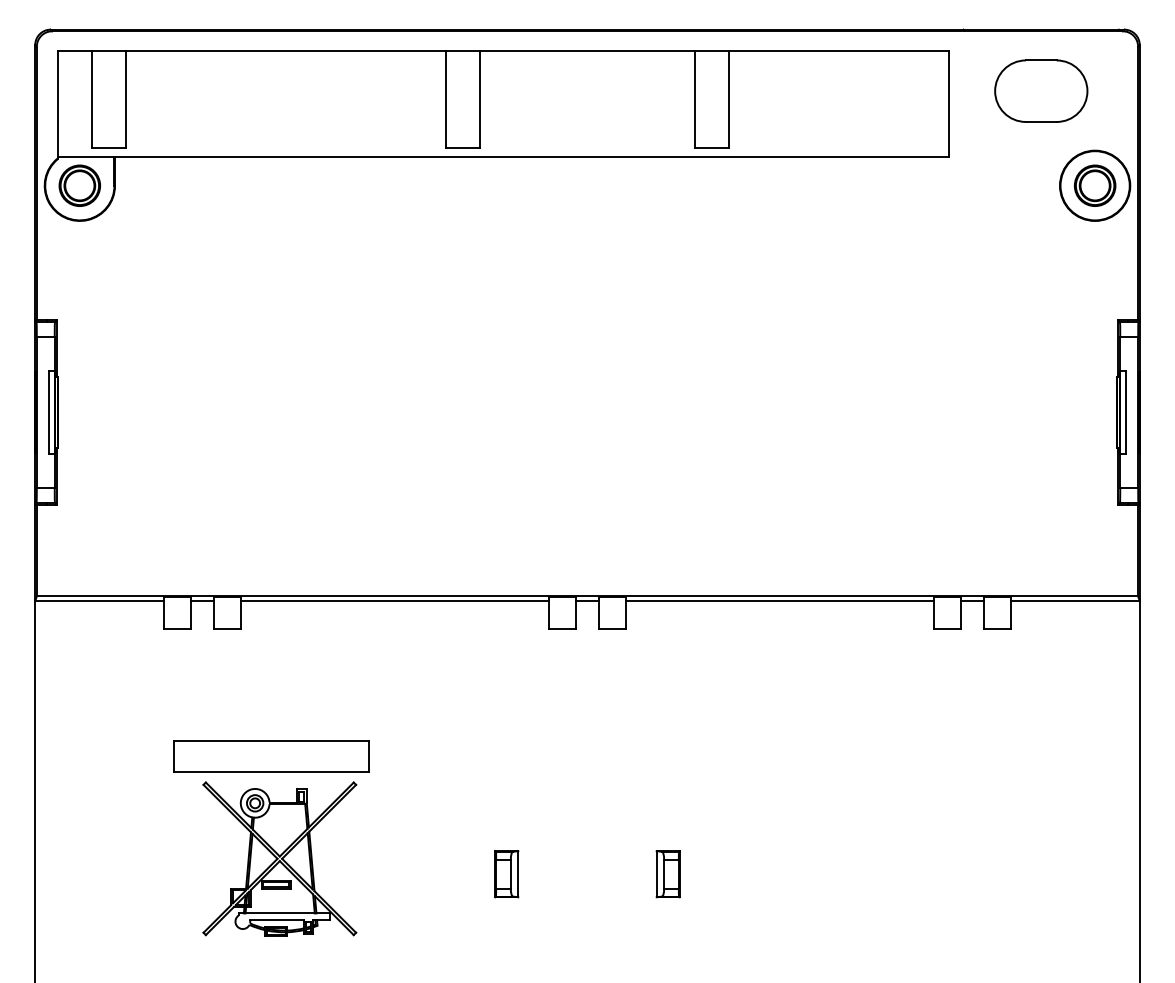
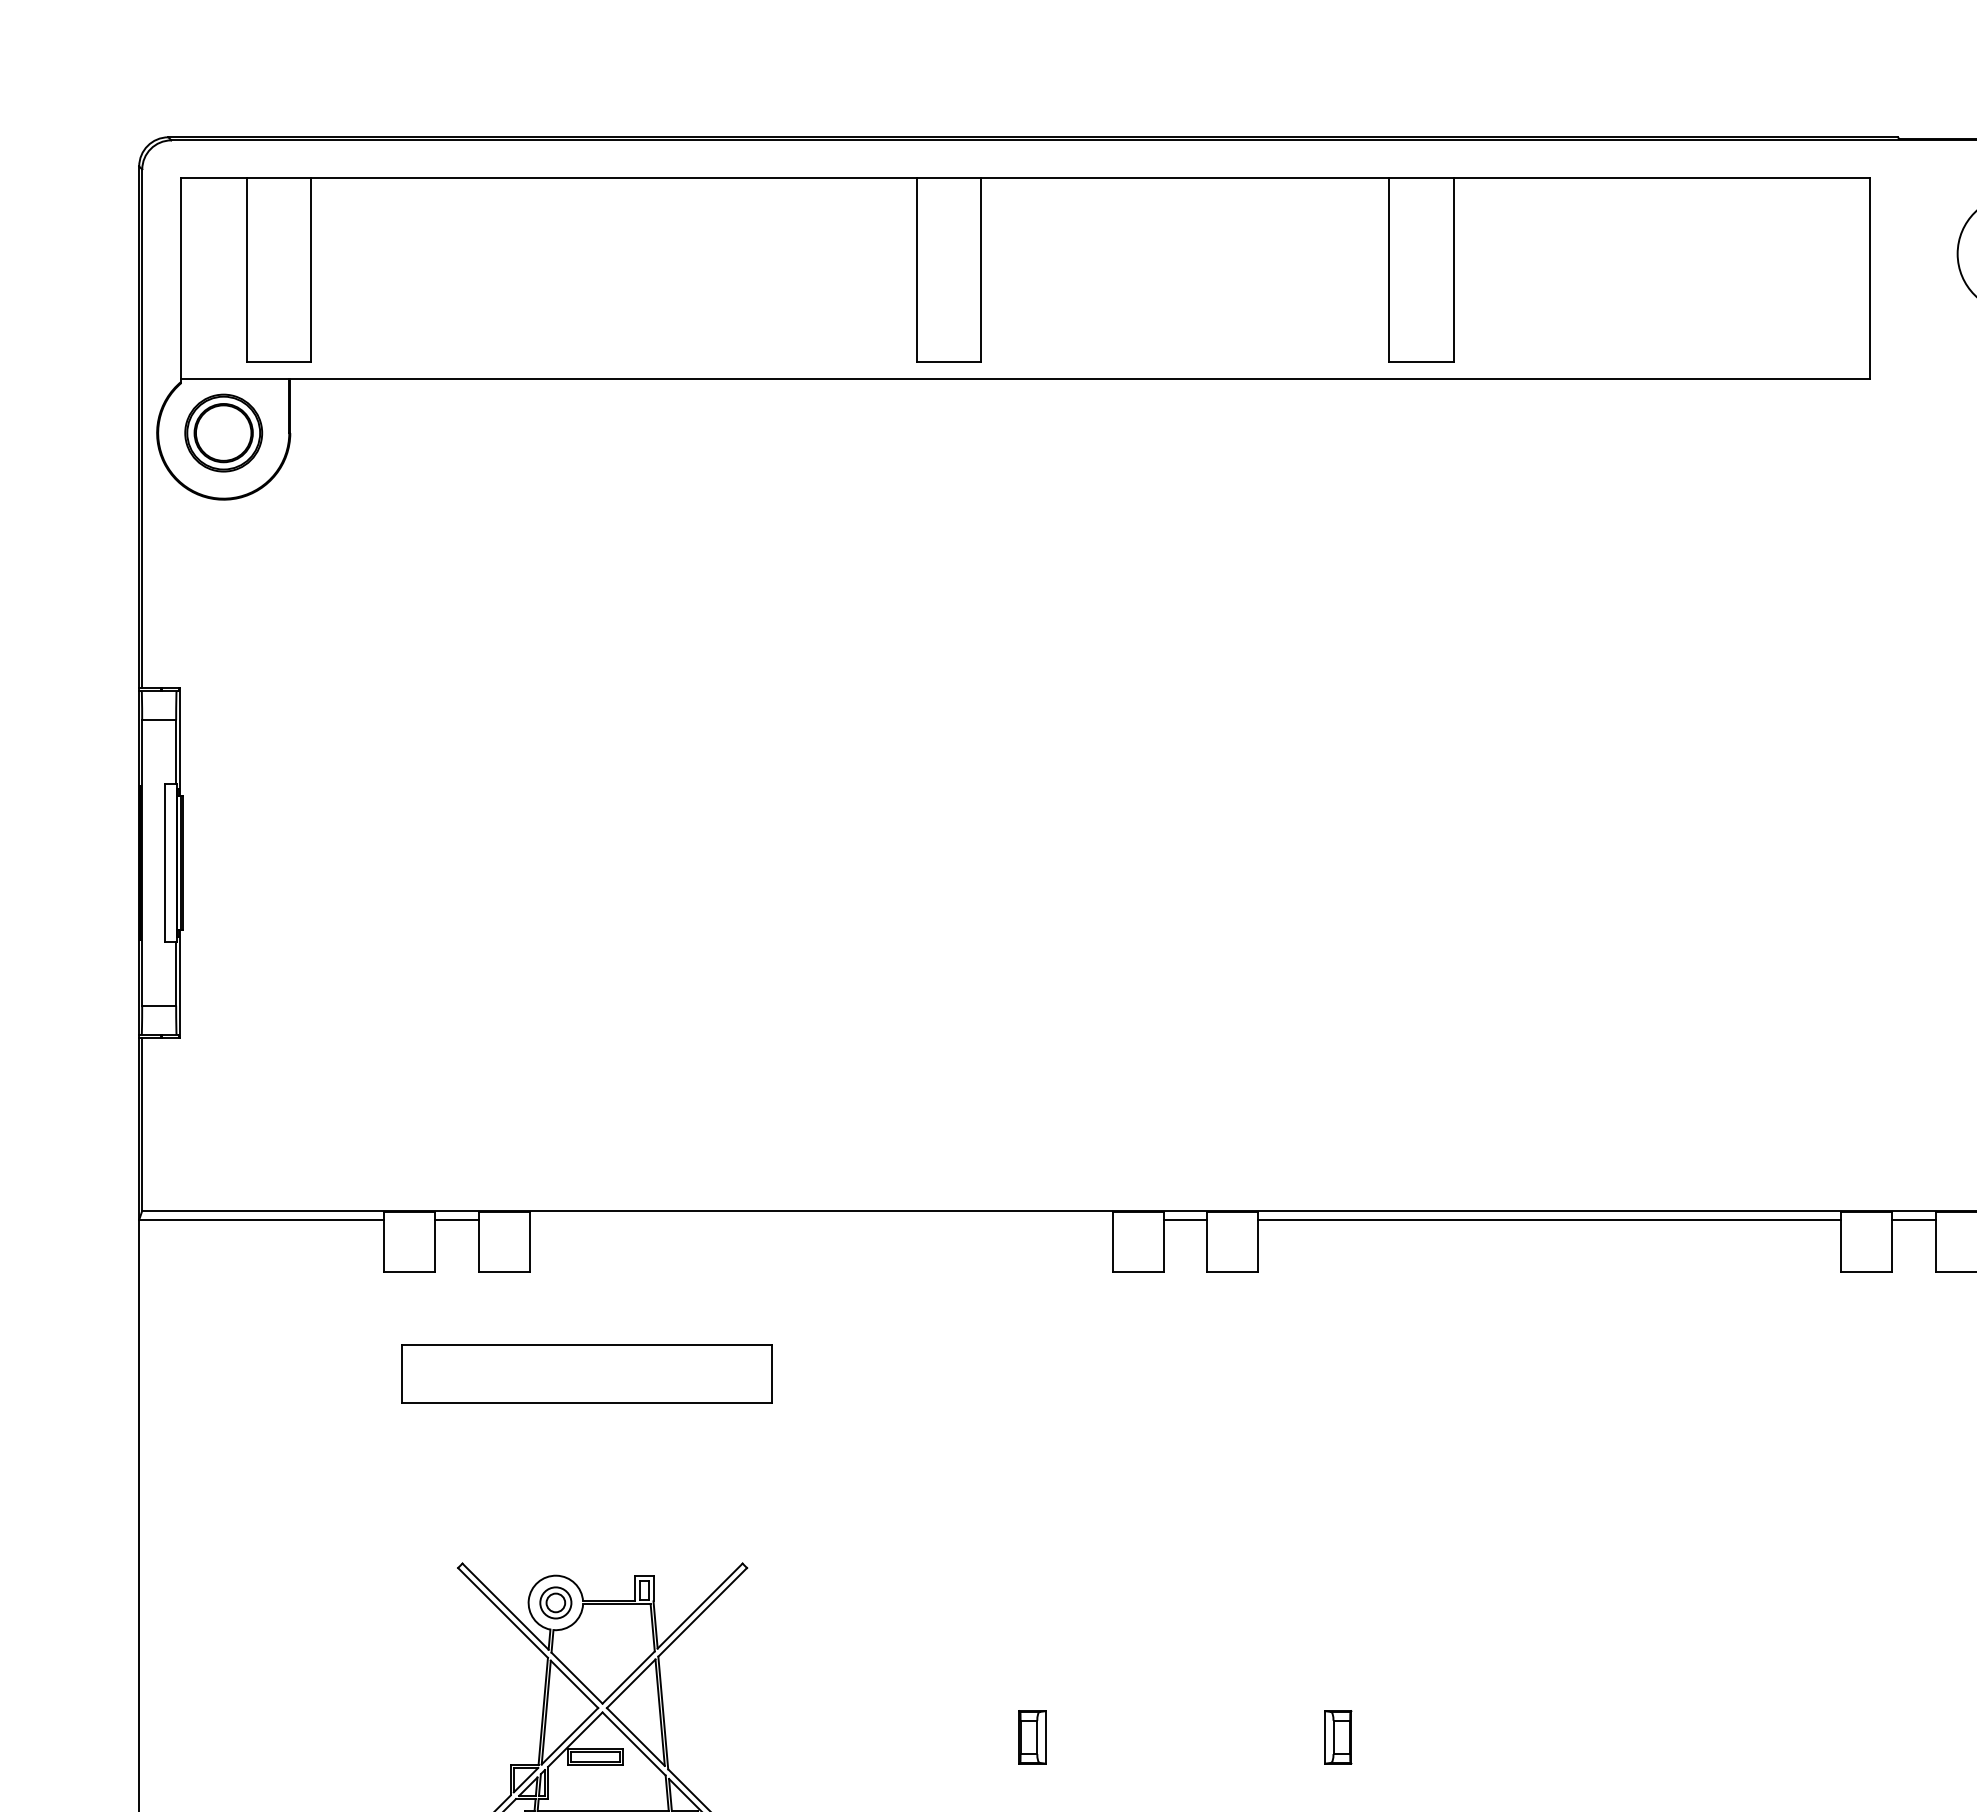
line: (395, 601) -> (821, 1220), removed
part: (271, 756) -> (586, 1374), moved
part: (506, 874) -> (1031, 1737), size x0.6
part: (667, 874) -> (1336, 1737), size x0.6

